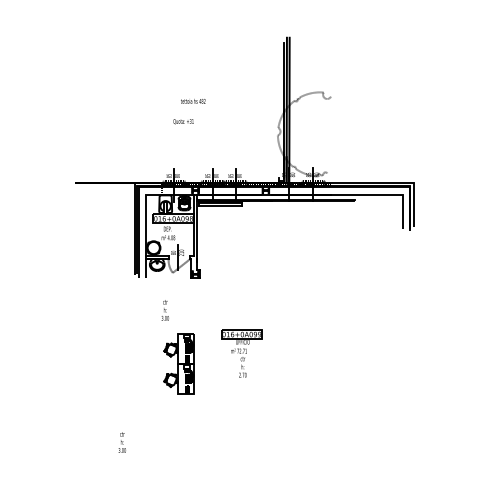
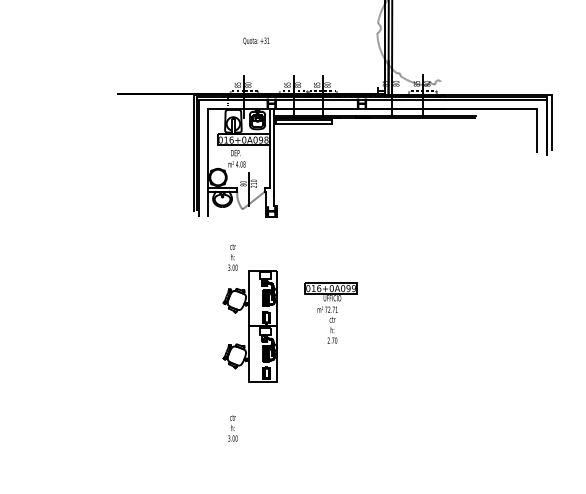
text: (183, 121) -> (256, 40), moved
part: (178, 363) -> (249, 325), size x1.43
text: (121, 442) -> (231, 428), moved

